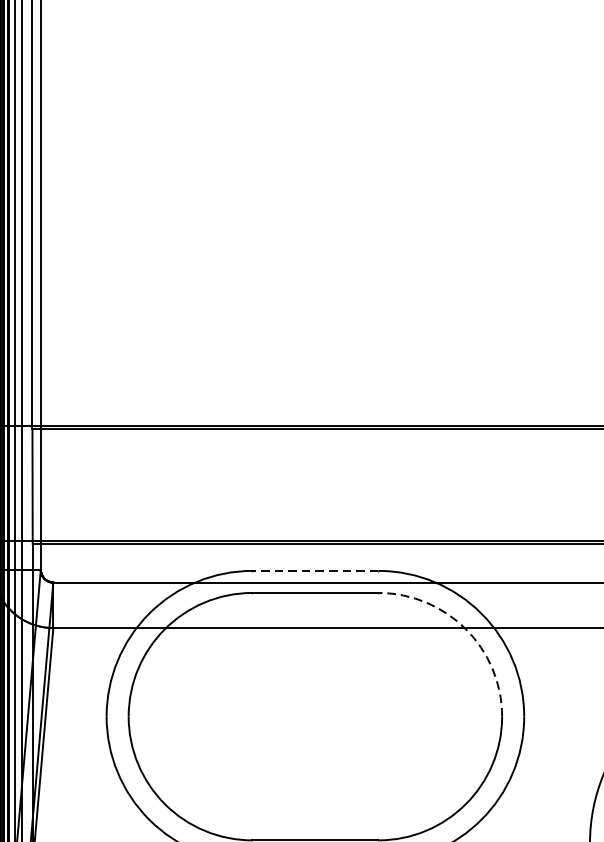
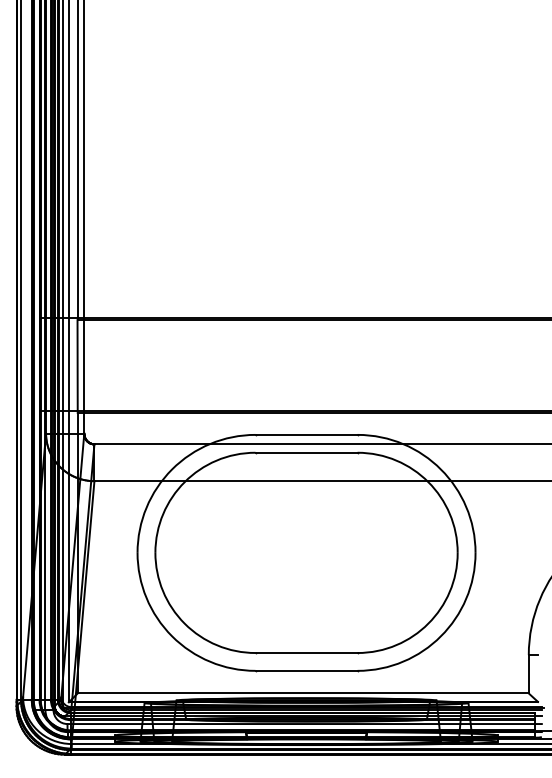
line: (315, 570) -> (306, 434), dashed -> solid
arc: (466, 629) -> (428, 482), dashed -> solid

